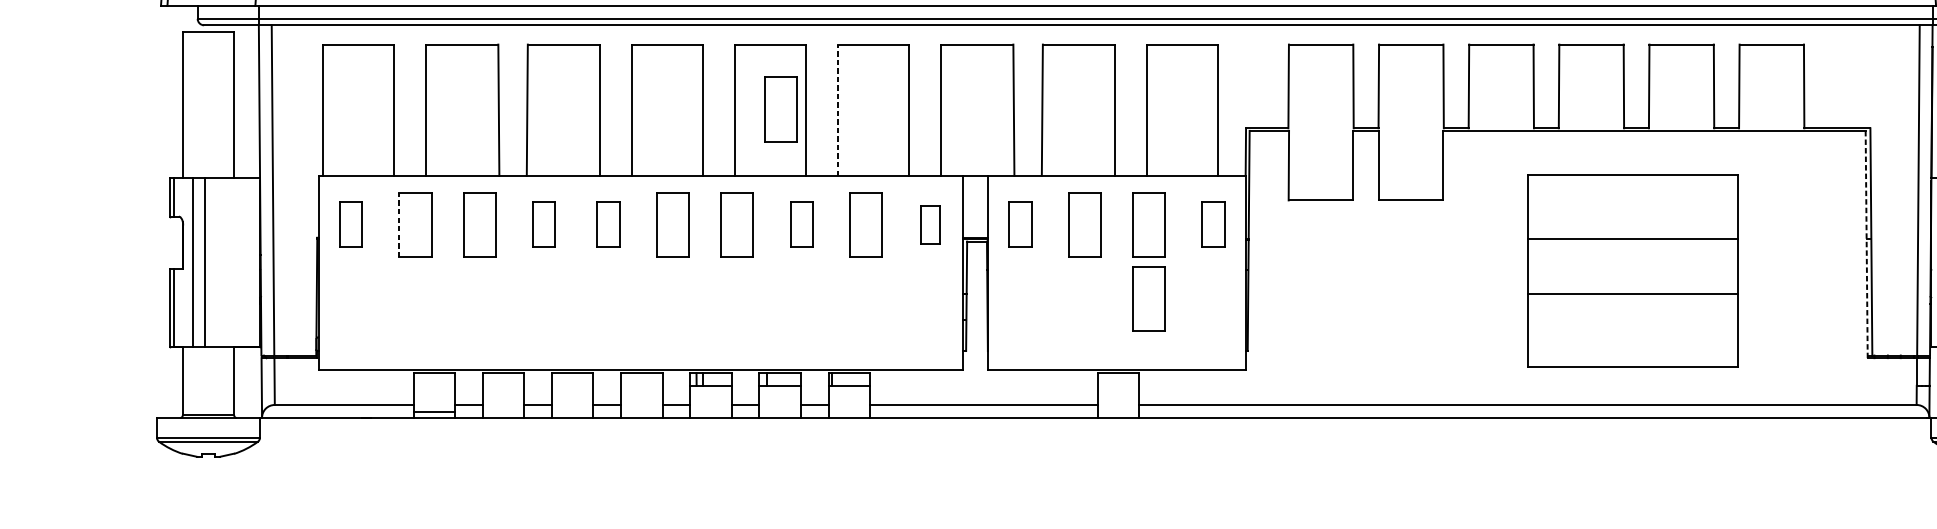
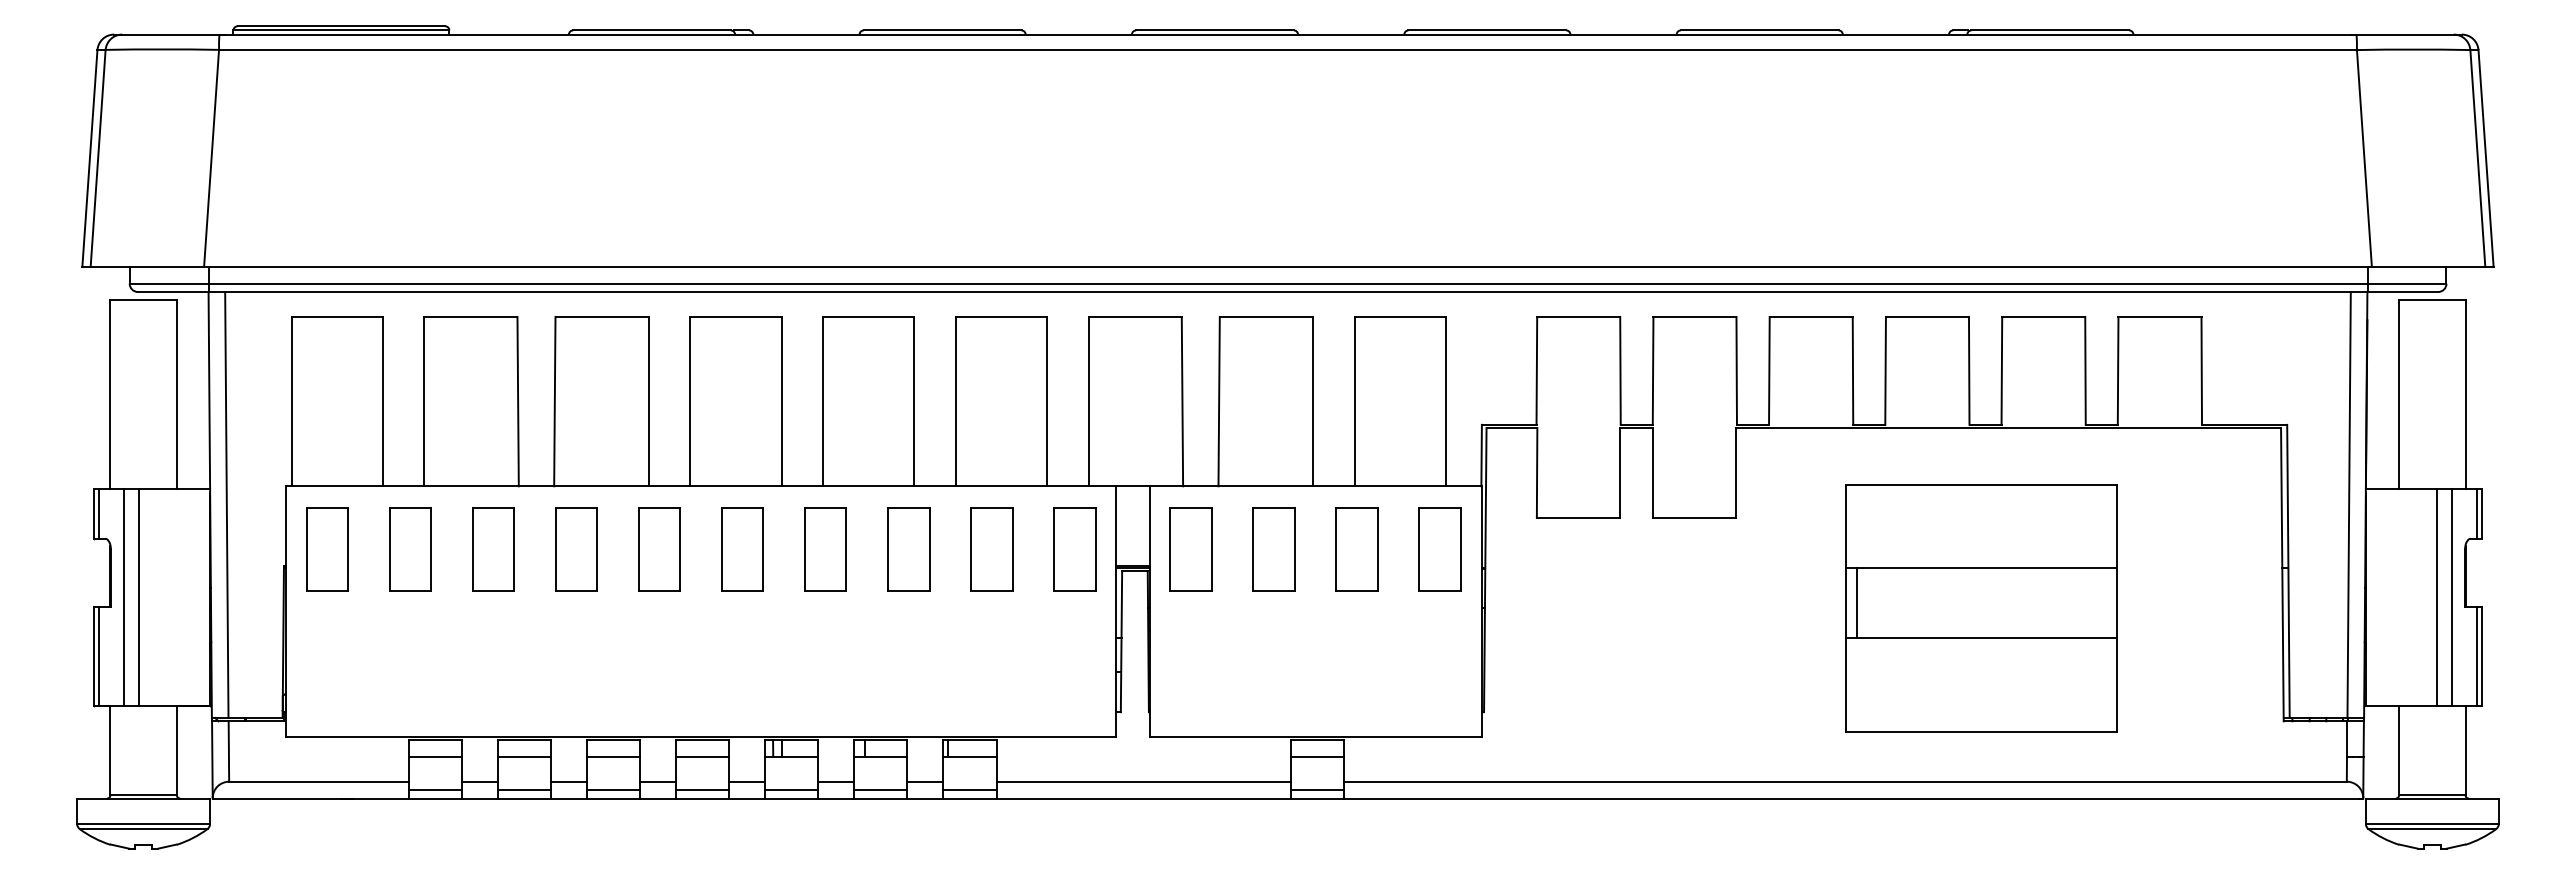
part: (780, 109) -> (881, 400), removed
line: (837, 110) -> (955, 401), dashed -> solid
part: (351, 224) -> (327, 549), size x1.43
line: (399, 224) -> (389, 549), dashed -> solid
part: (544, 224) -> (576, 549), size x1.43
part: (608, 224) -> (659, 549), size x1.43
part: (801, 224) -> (908, 549), size x1.43
part: (930, 224) -> (1074, 549), size x1.67
part: (1020, 224) -> (1190, 549), size x1.43
part: (1213, 224) -> (1439, 549), size x1.43
line: (1866, 244) -> (2282, 574), dashed -> solid
line: (1536, 266) -> (1856, 602), added
part: (1148, 299) -> (1356, 645), removed
line: (434, 386) -> (434, 757), added
line: (503, 386) -> (523, 757), added
line: (572, 386) -> (613, 757), added
line: (641, 386) -> (702, 757), added
line: (1117, 386) -> (1316, 757), added
line: (503, 411) -> (523, 790), added
line: (572, 411) -> (613, 790), added
line: (641, 411) -> (702, 790), added
line: (710, 411) -> (791, 790), added
line: (779, 411) -> (880, 790), added
line: (848, 411) -> (969, 790), added
line: (1117, 411) -> (1316, 790), added

